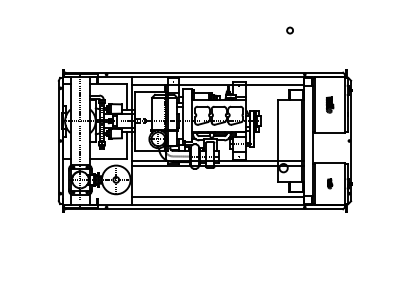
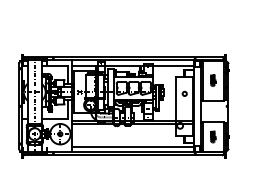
circle: (289, 30) -> (184, 93), moved
part: (330, 183) -> (213, 136), size x1.67

